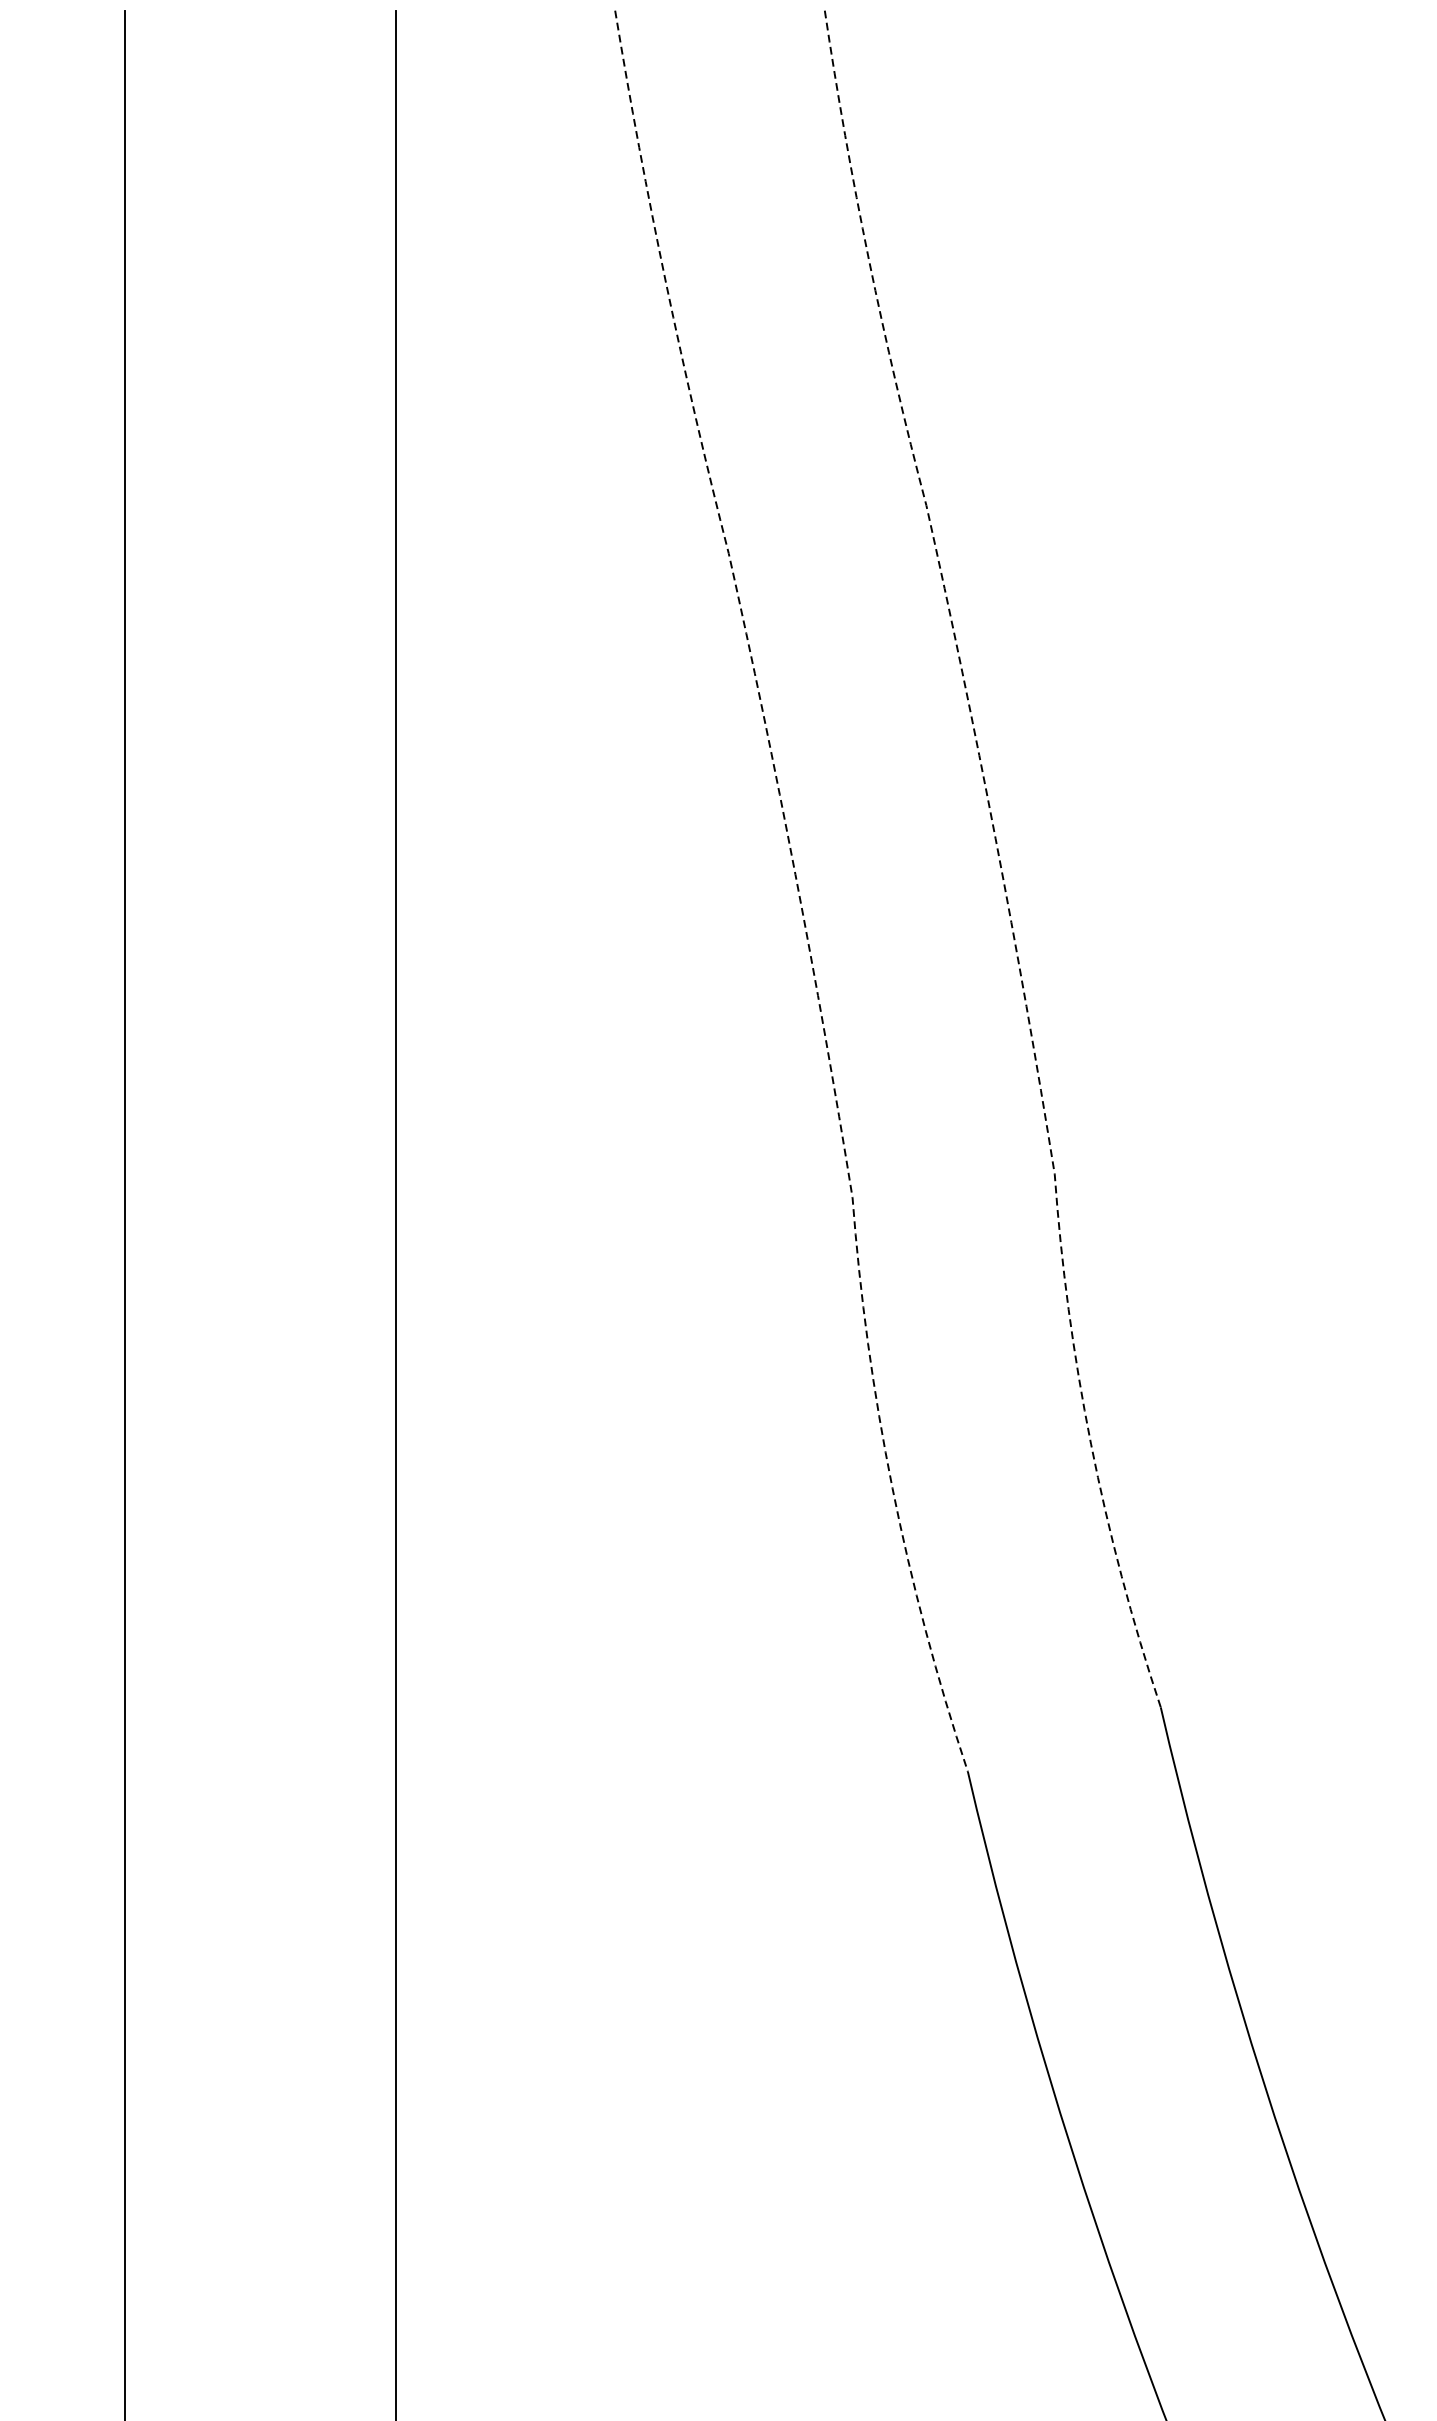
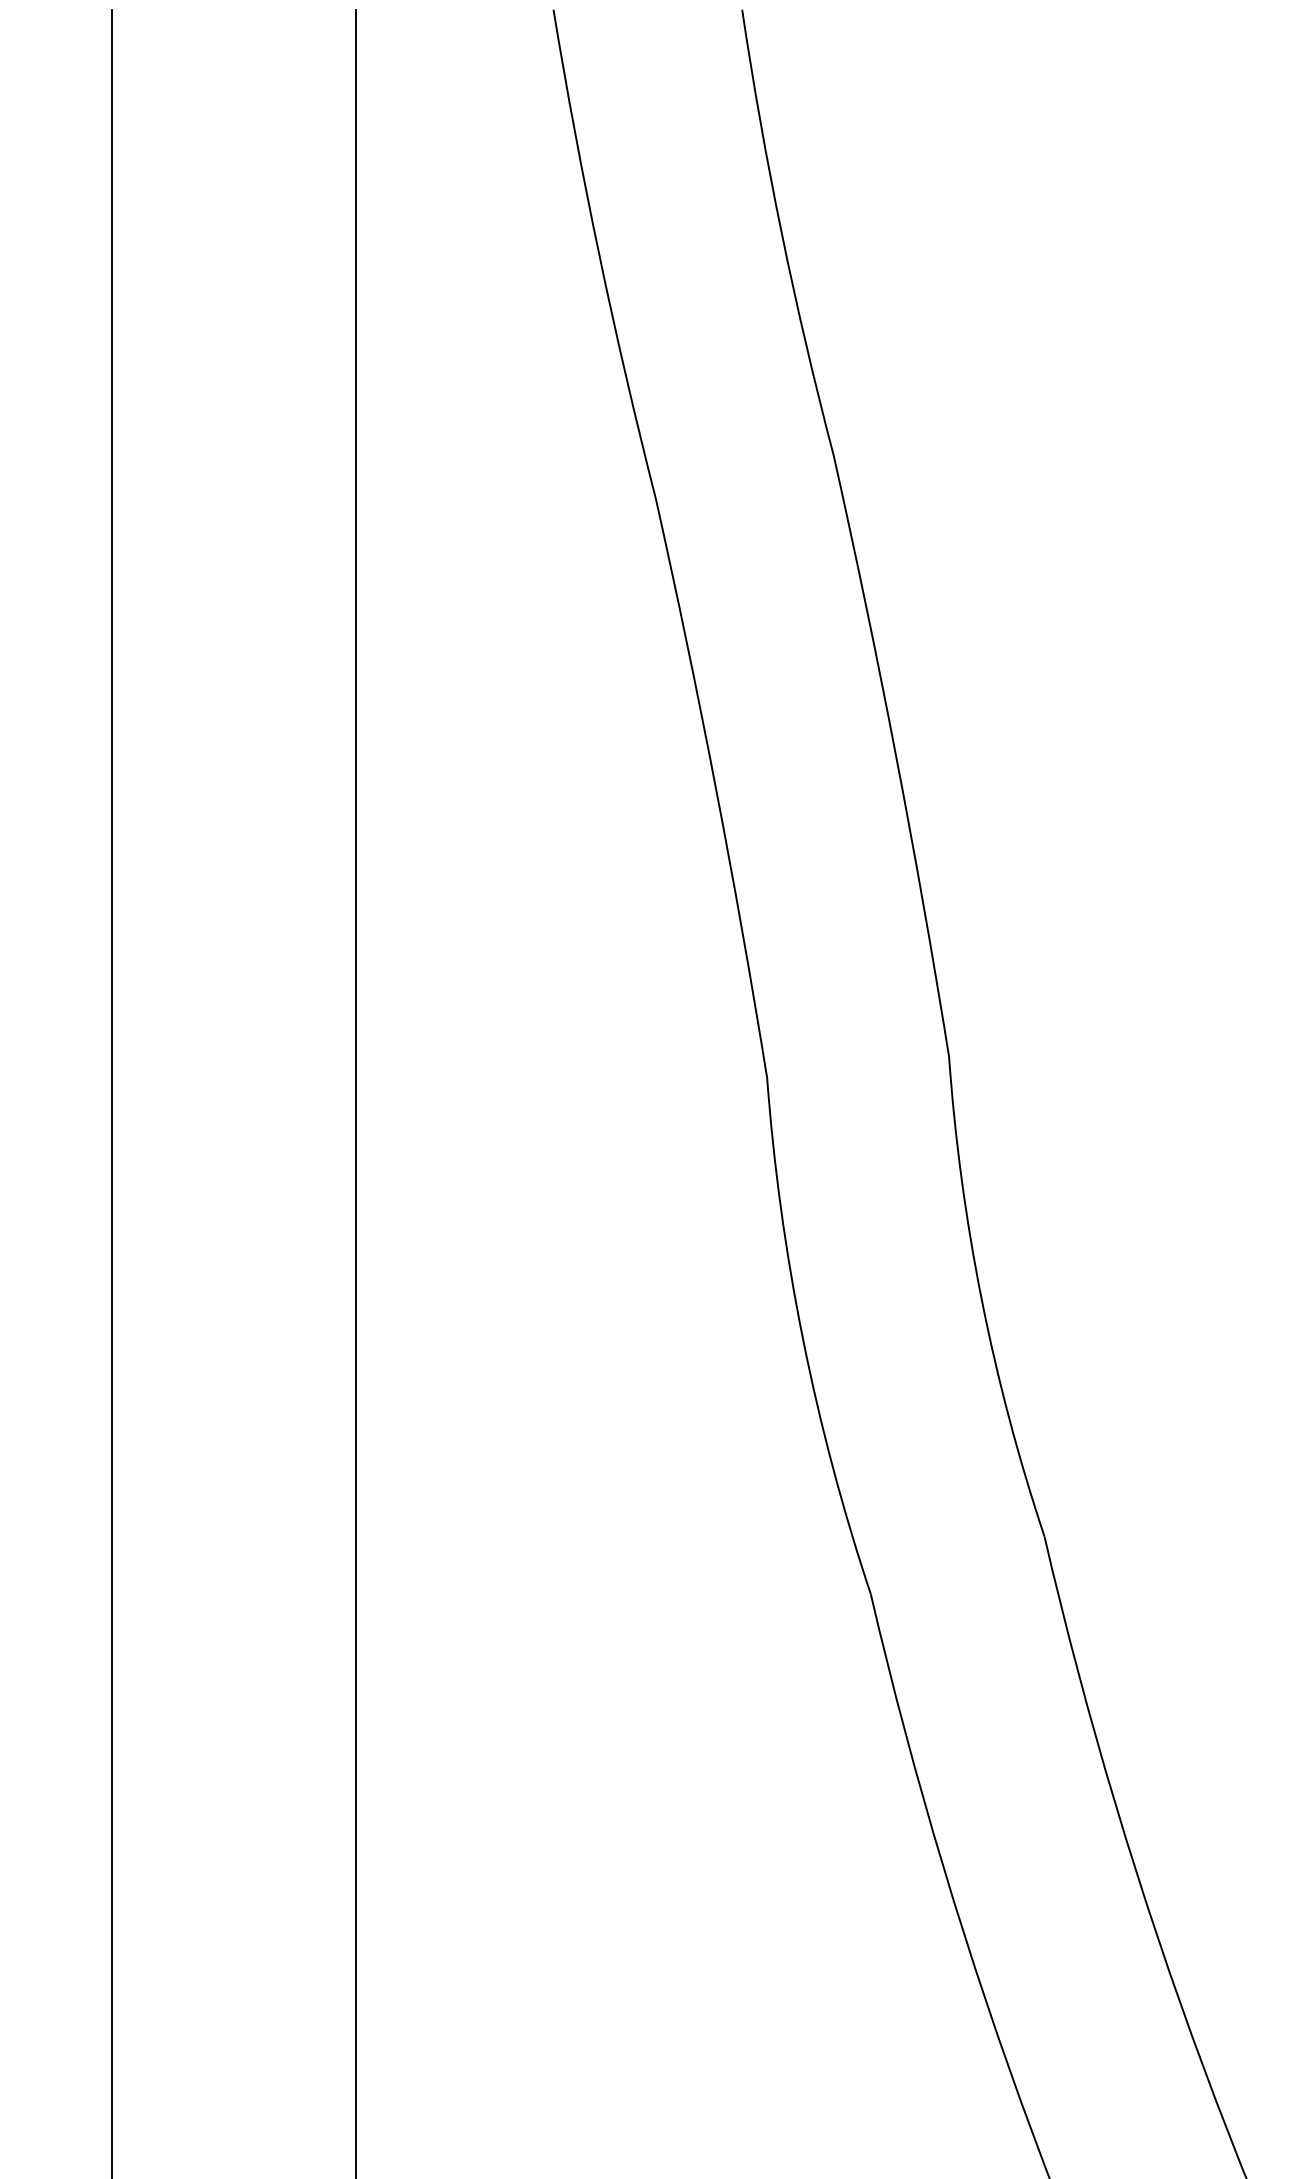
line: (999, 862) -> (899, 776), dashed -> solid
line: (799, 896) -> (719, 806), dashed -> solid

